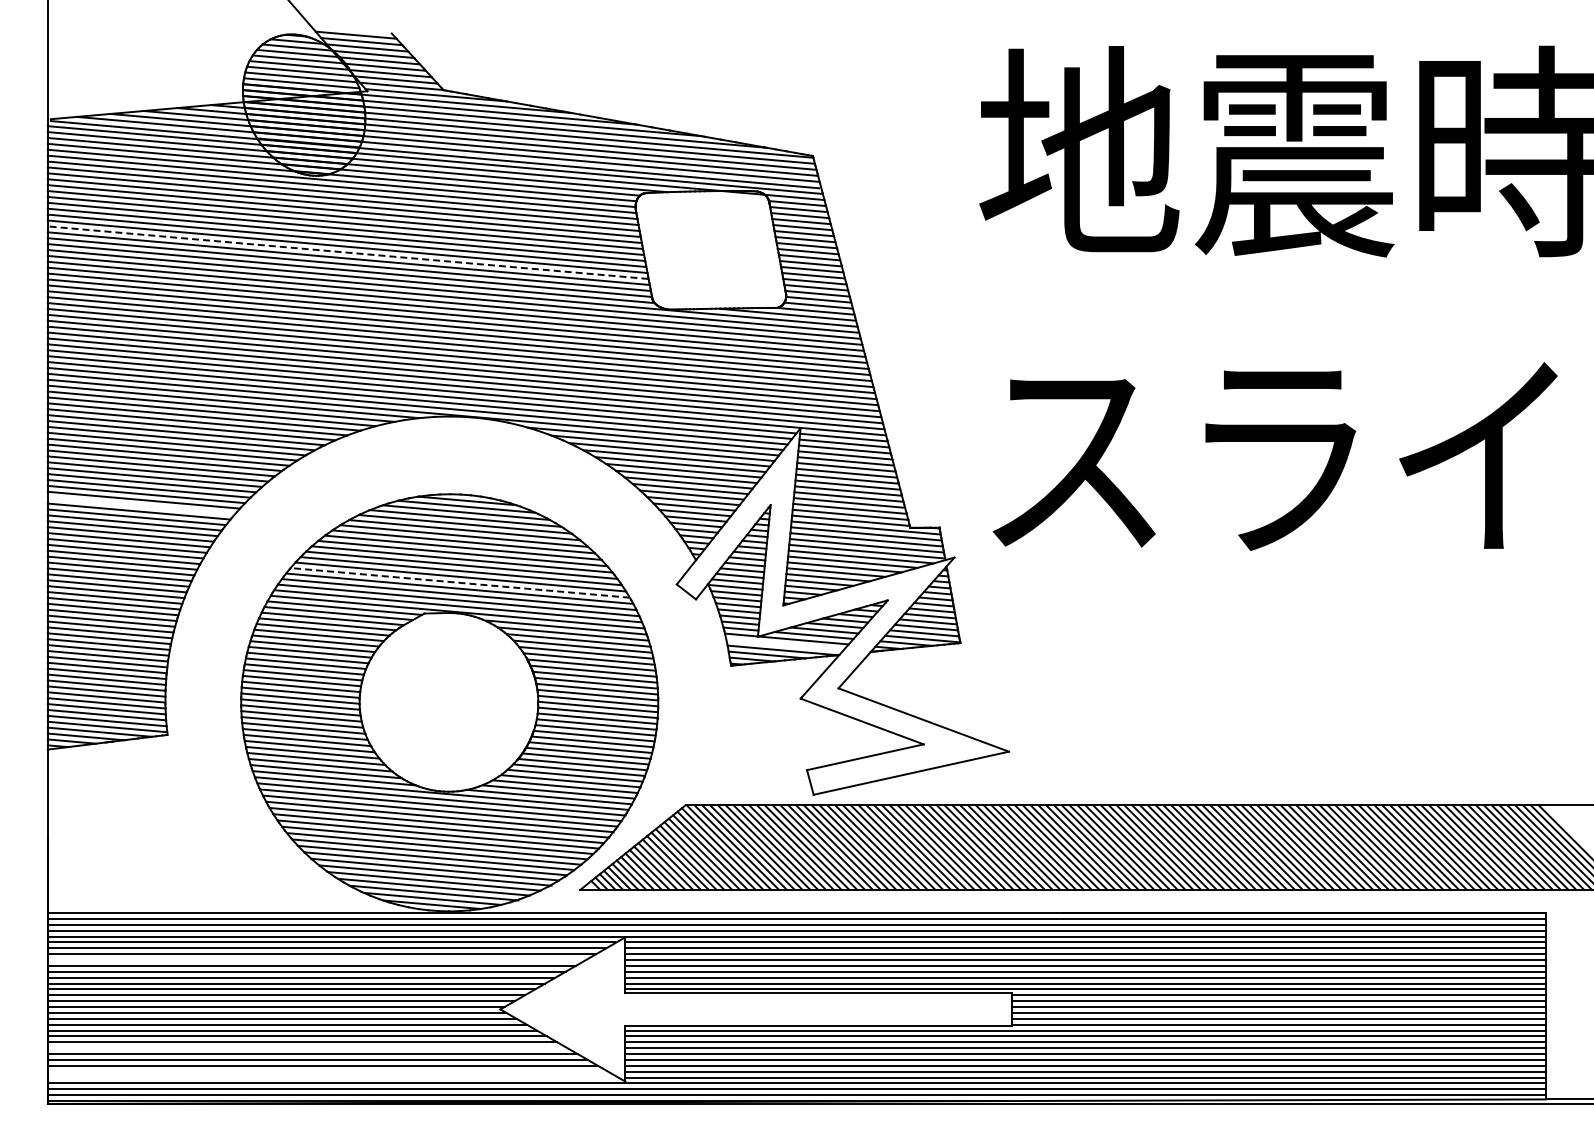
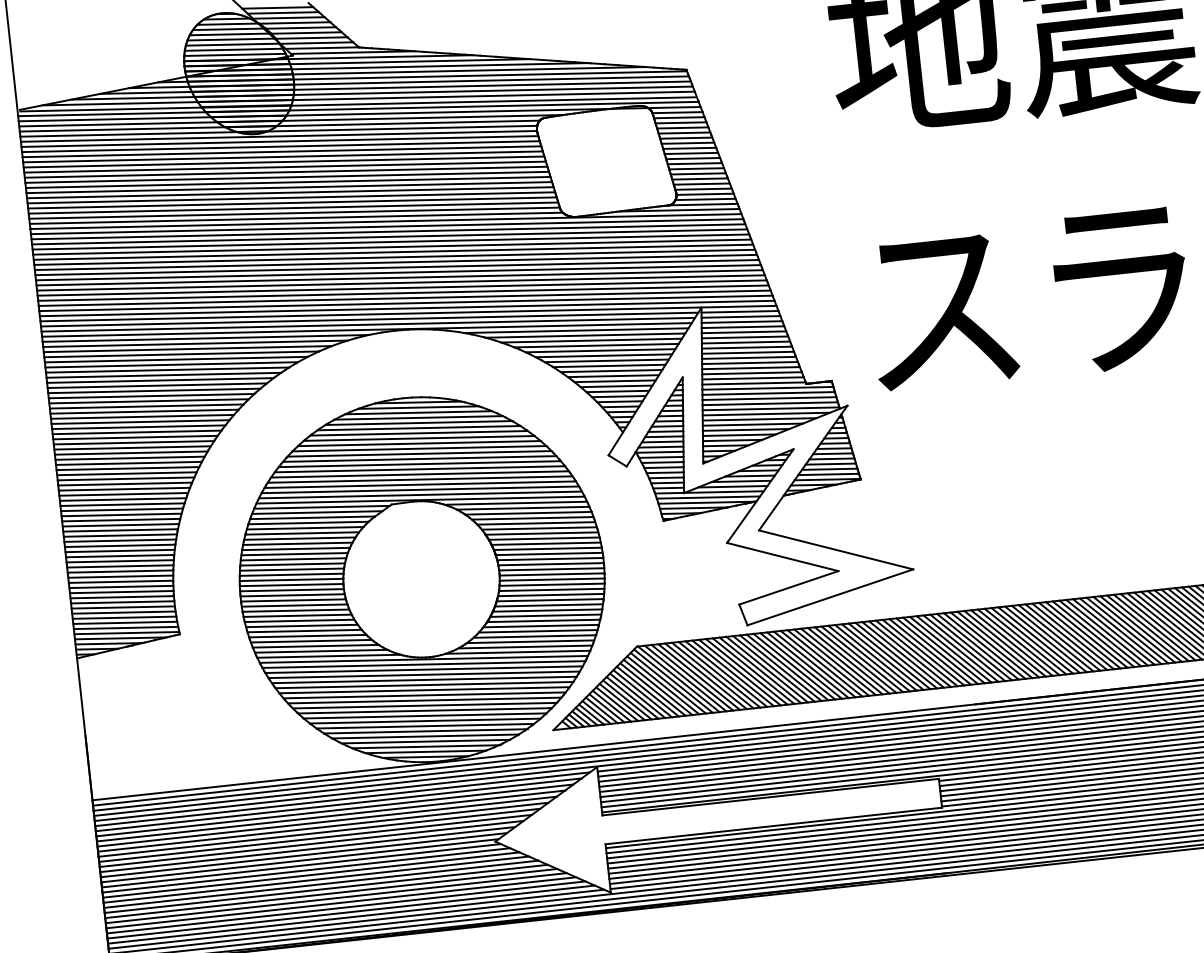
line: (347, 252) -> (290, 197), dashed -> solid
line: (141, 505) -> (135, 437), added
line: (459, 582) -> (419, 474), dashed -> solid
line: (784, 644) -> (707, 497), added
line: (316, 960) -> (330, 816), added
line: (307, 1048) -> (331, 893), added
line: (327, 1071) -> (350, 911), added
line: (332, 1077) -> (355, 916), added

